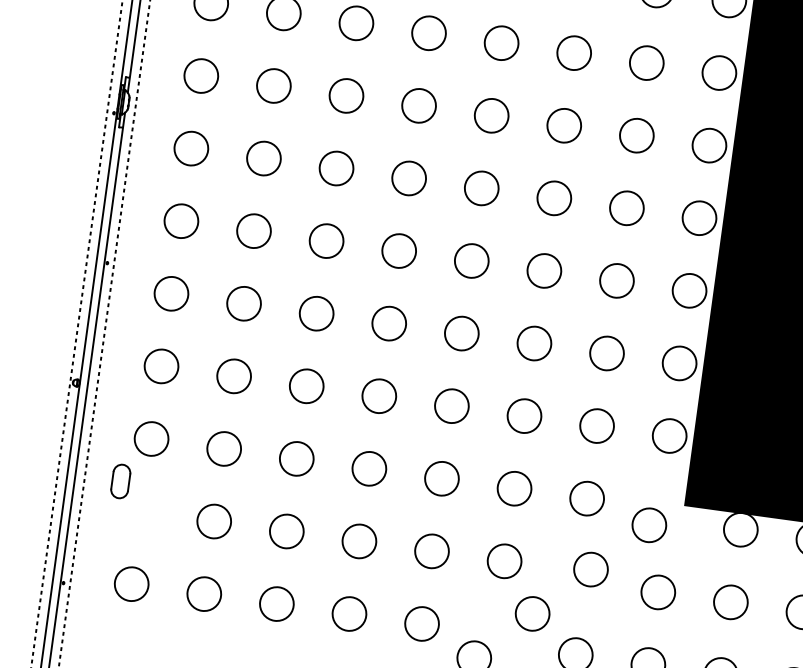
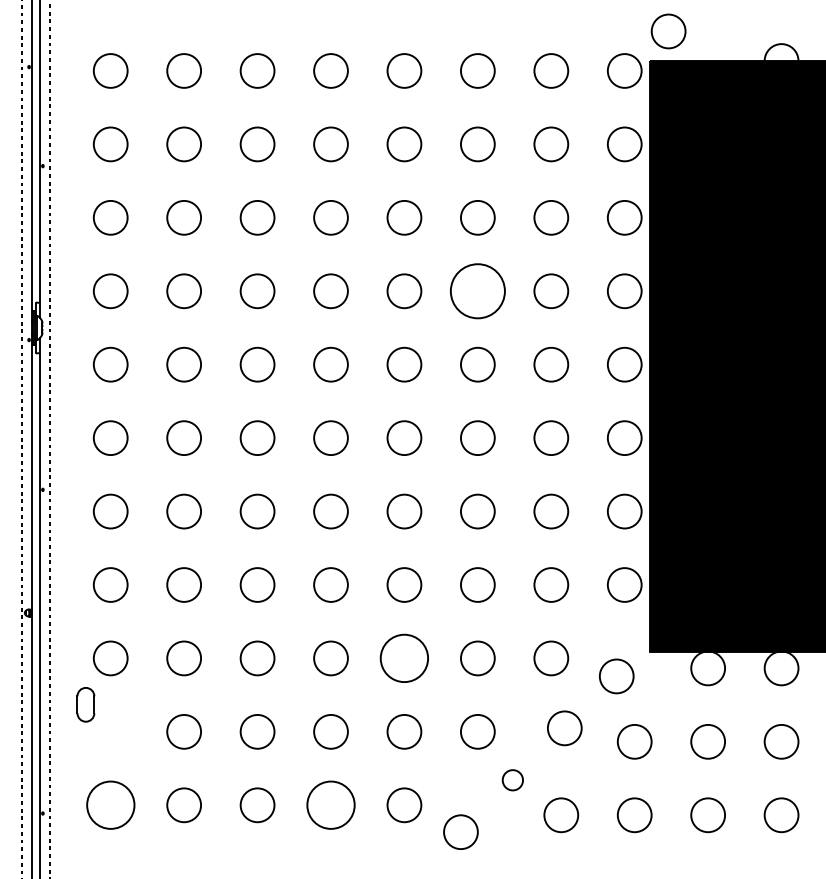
circle: (563, 125) -> (477, 291), size x1.6
circle: (442, 478) -> (404, 658), size x1.4
circle: (131, 584) -> (110, 805), size x1.4
circle: (348, 614) -> (330, 805), size x1.4
circle: (532, 614) -> (512, 780), size x0.6

